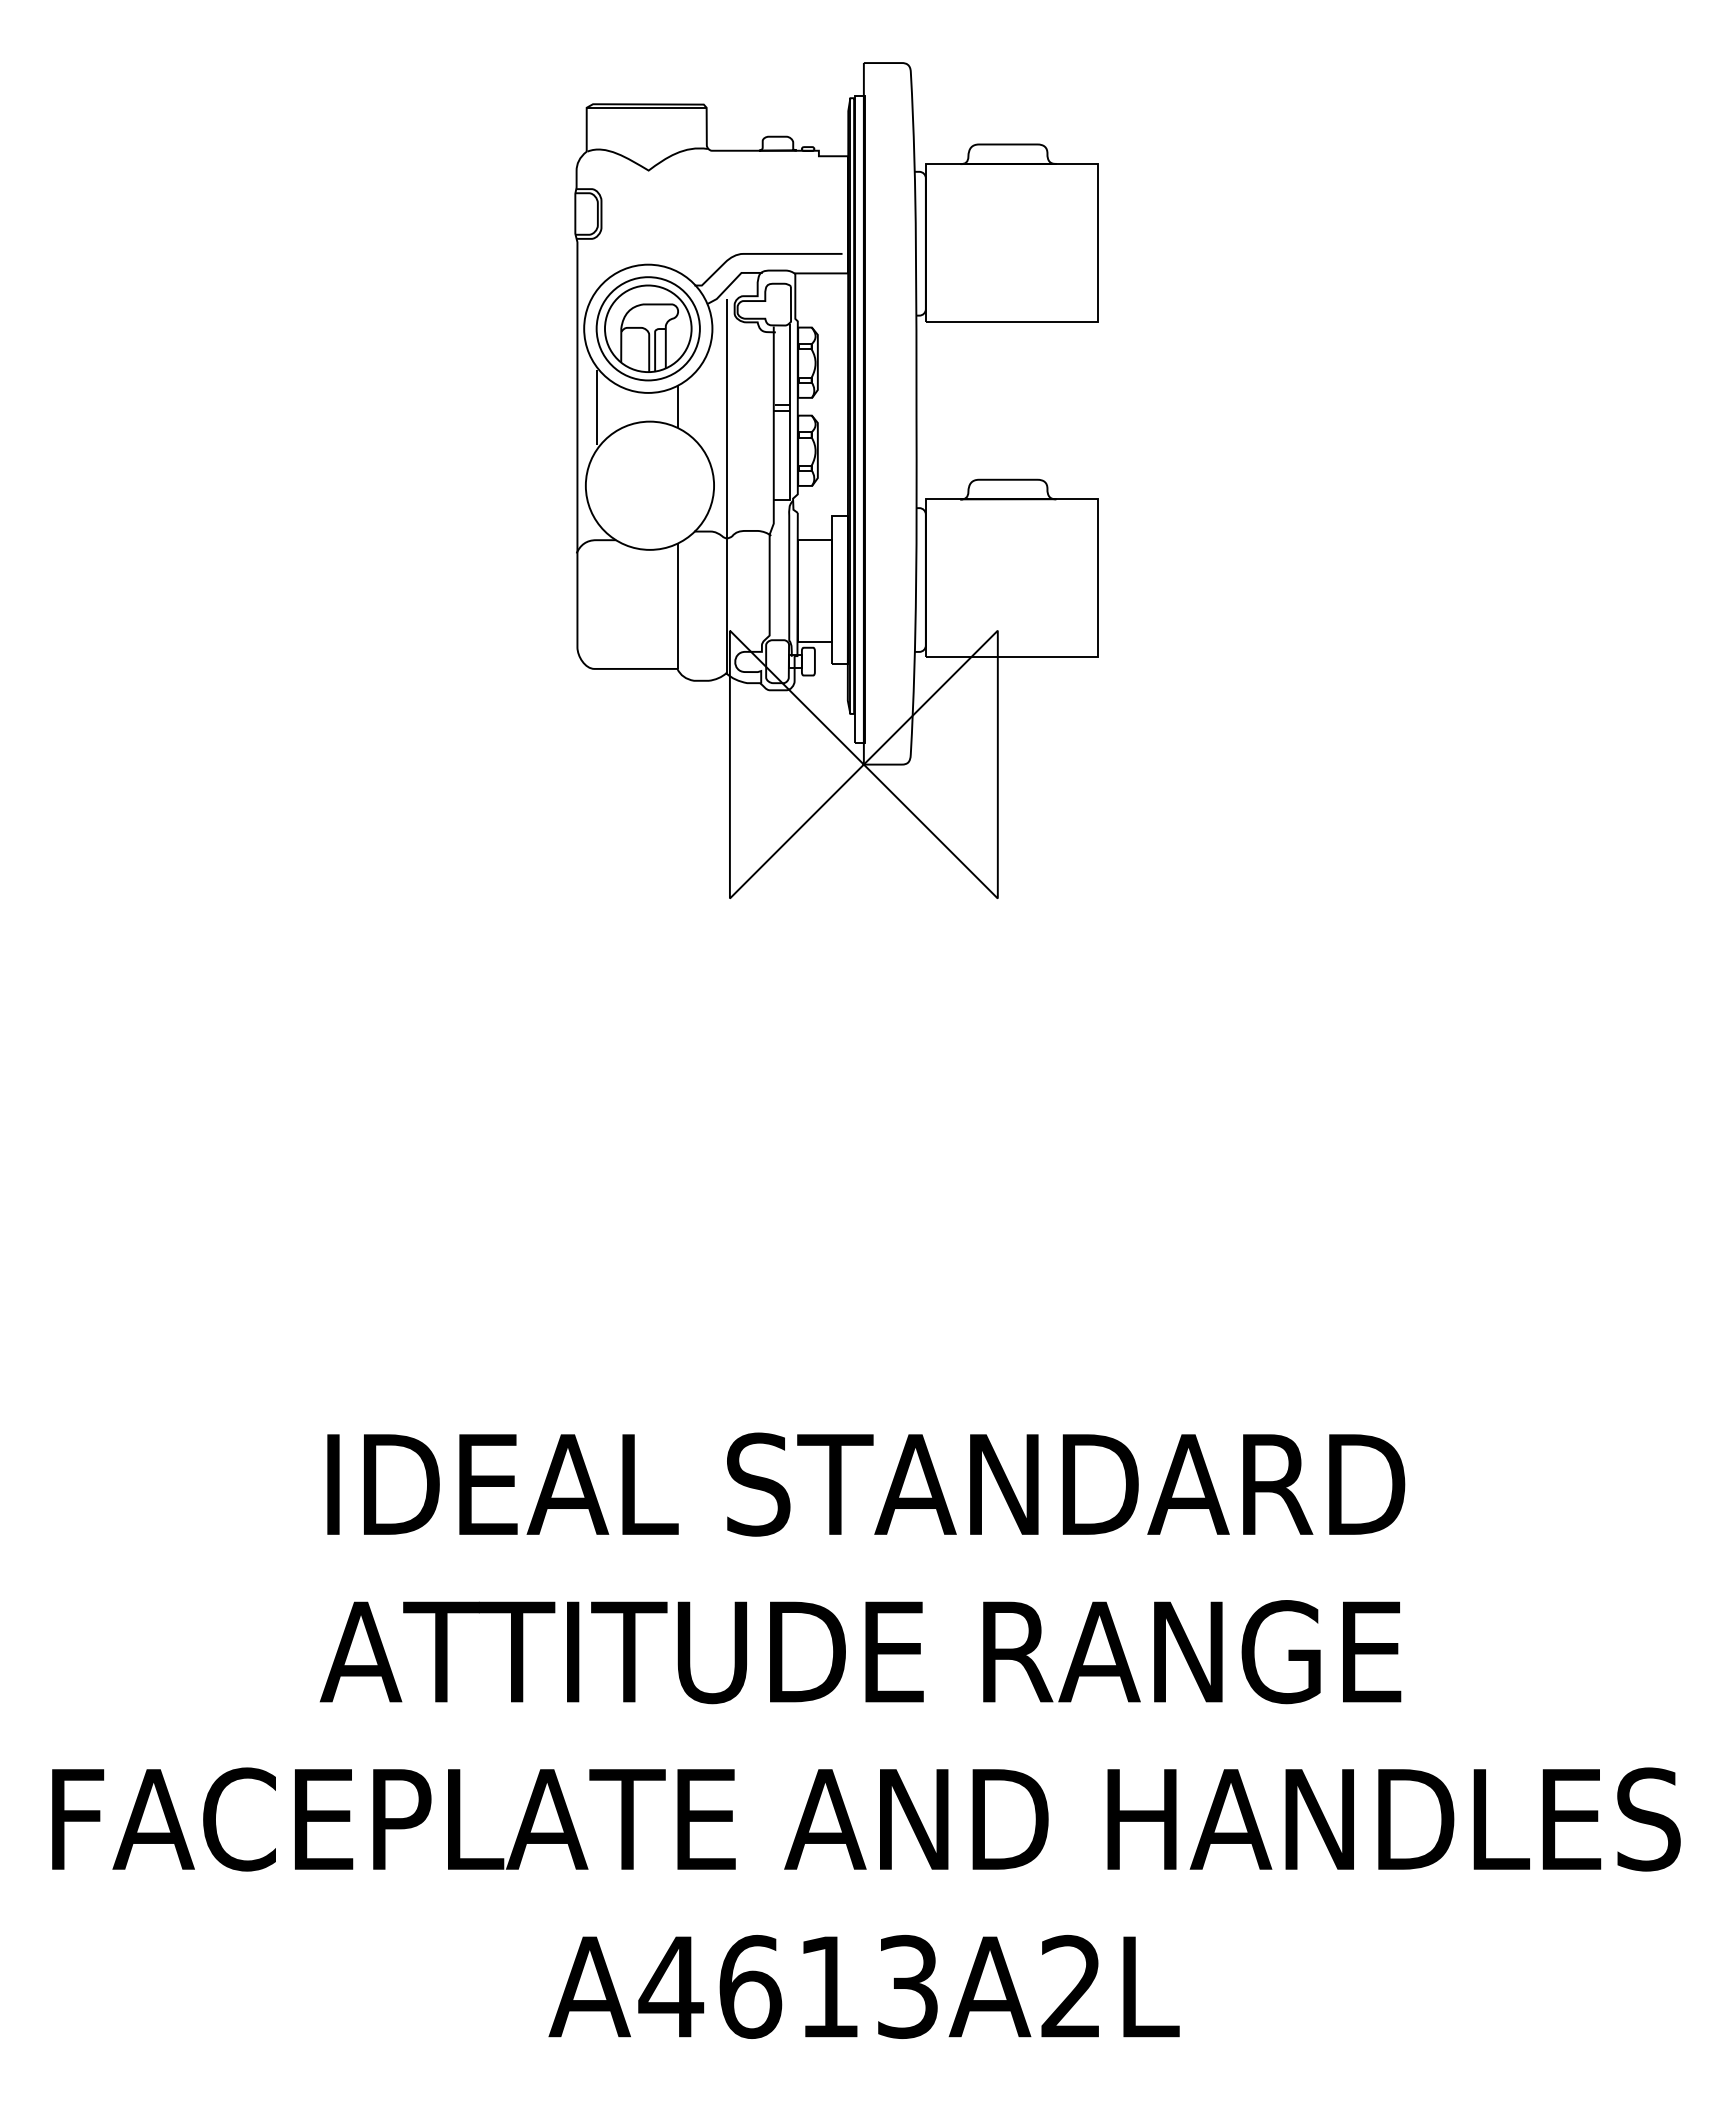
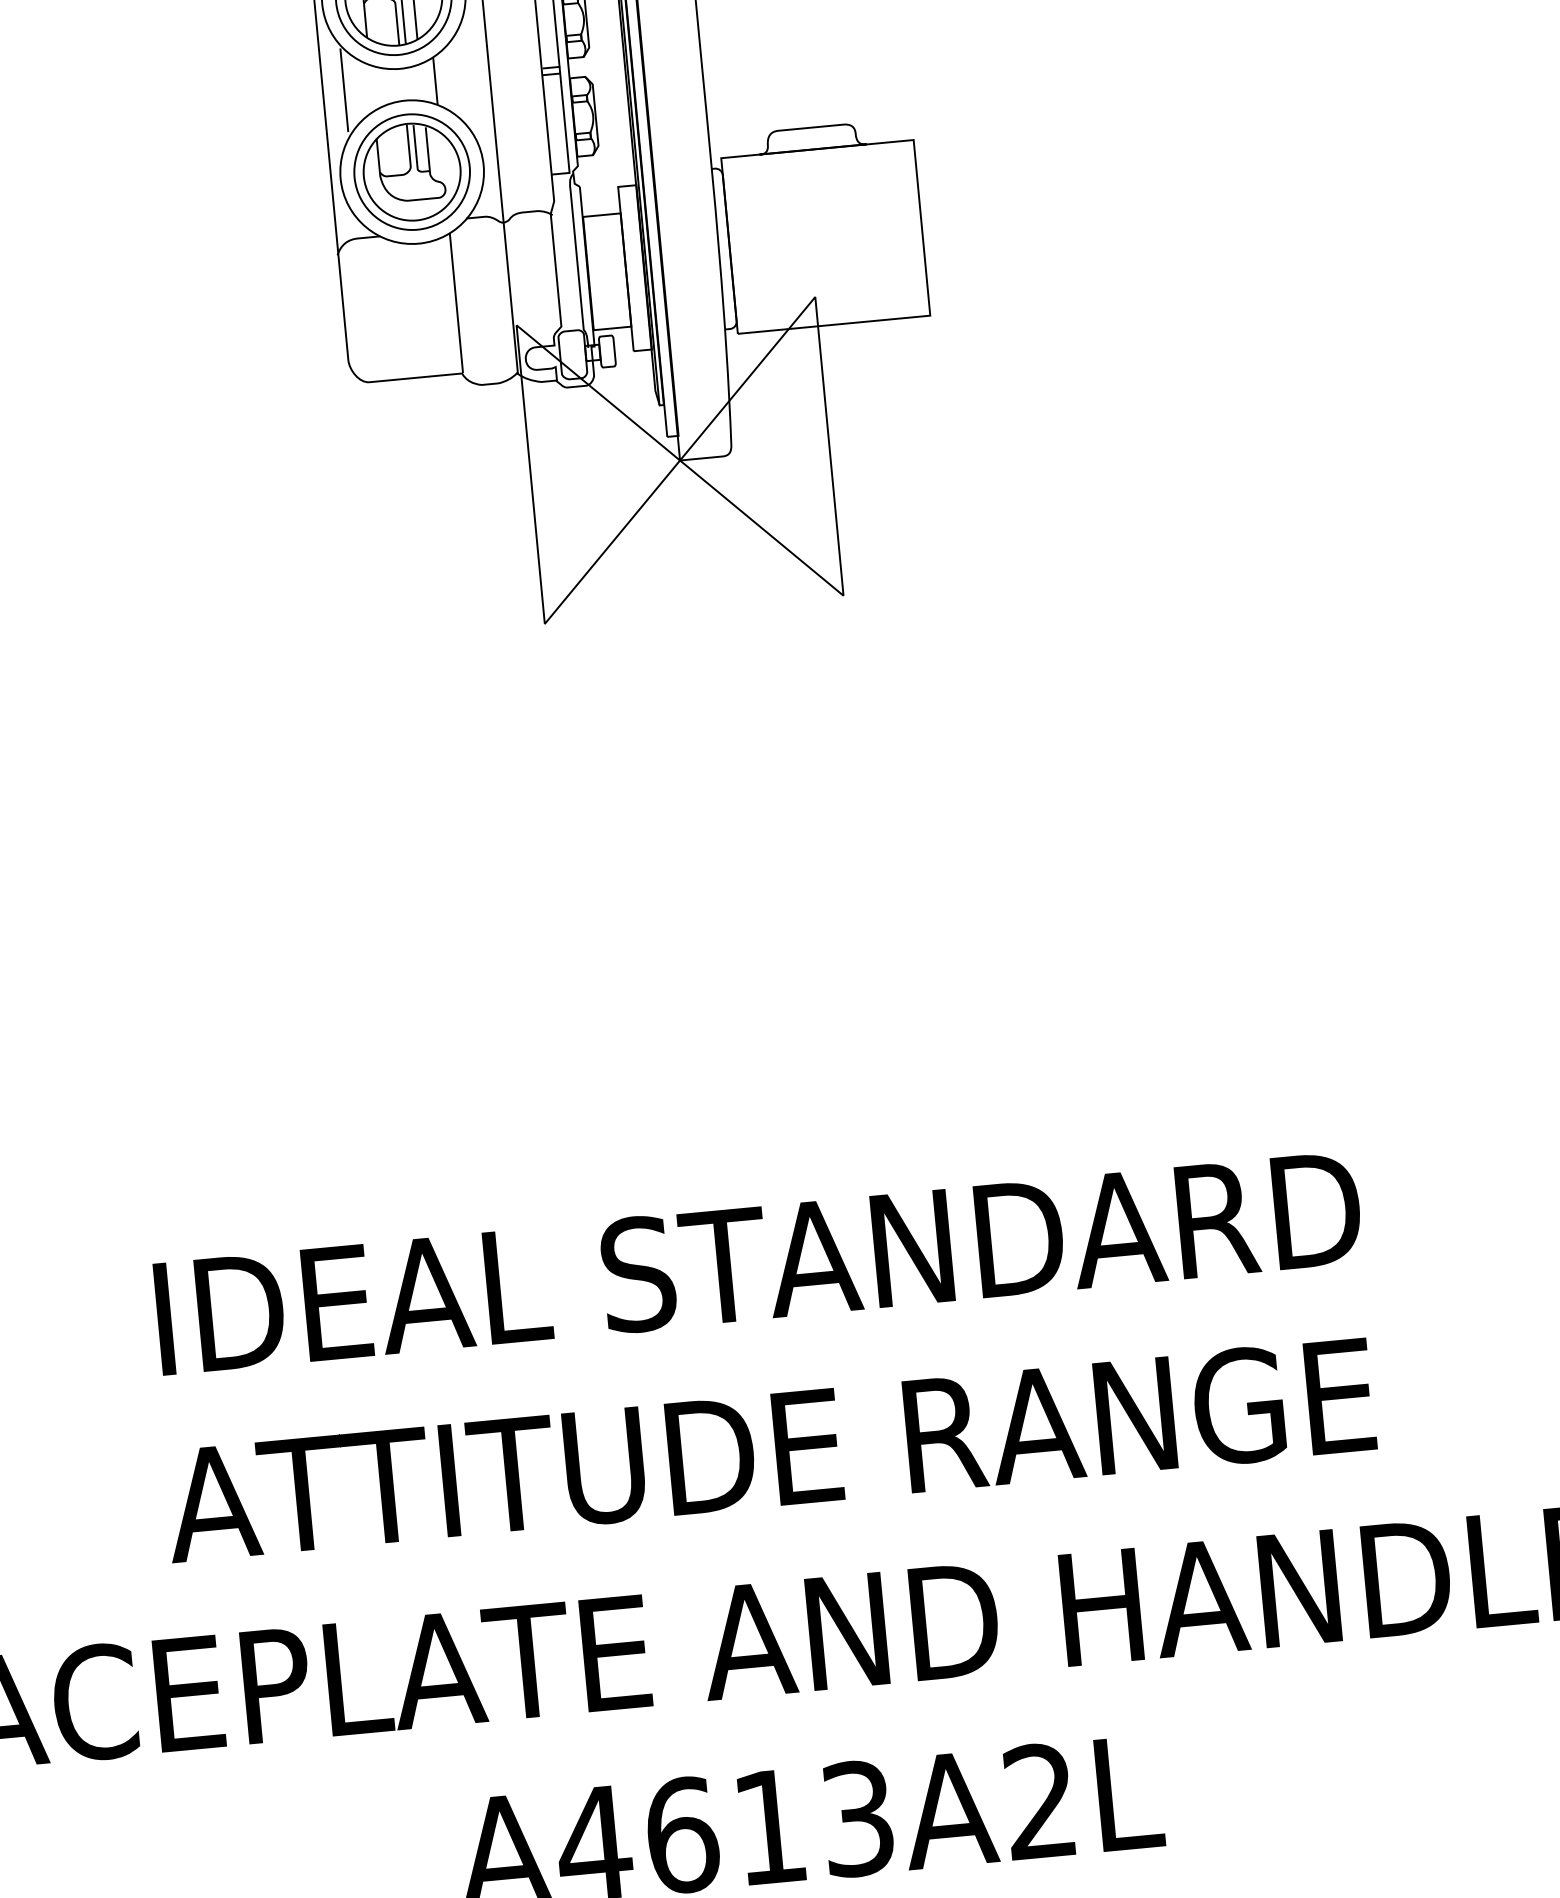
part: (649, 485) -> (411, 171), added

